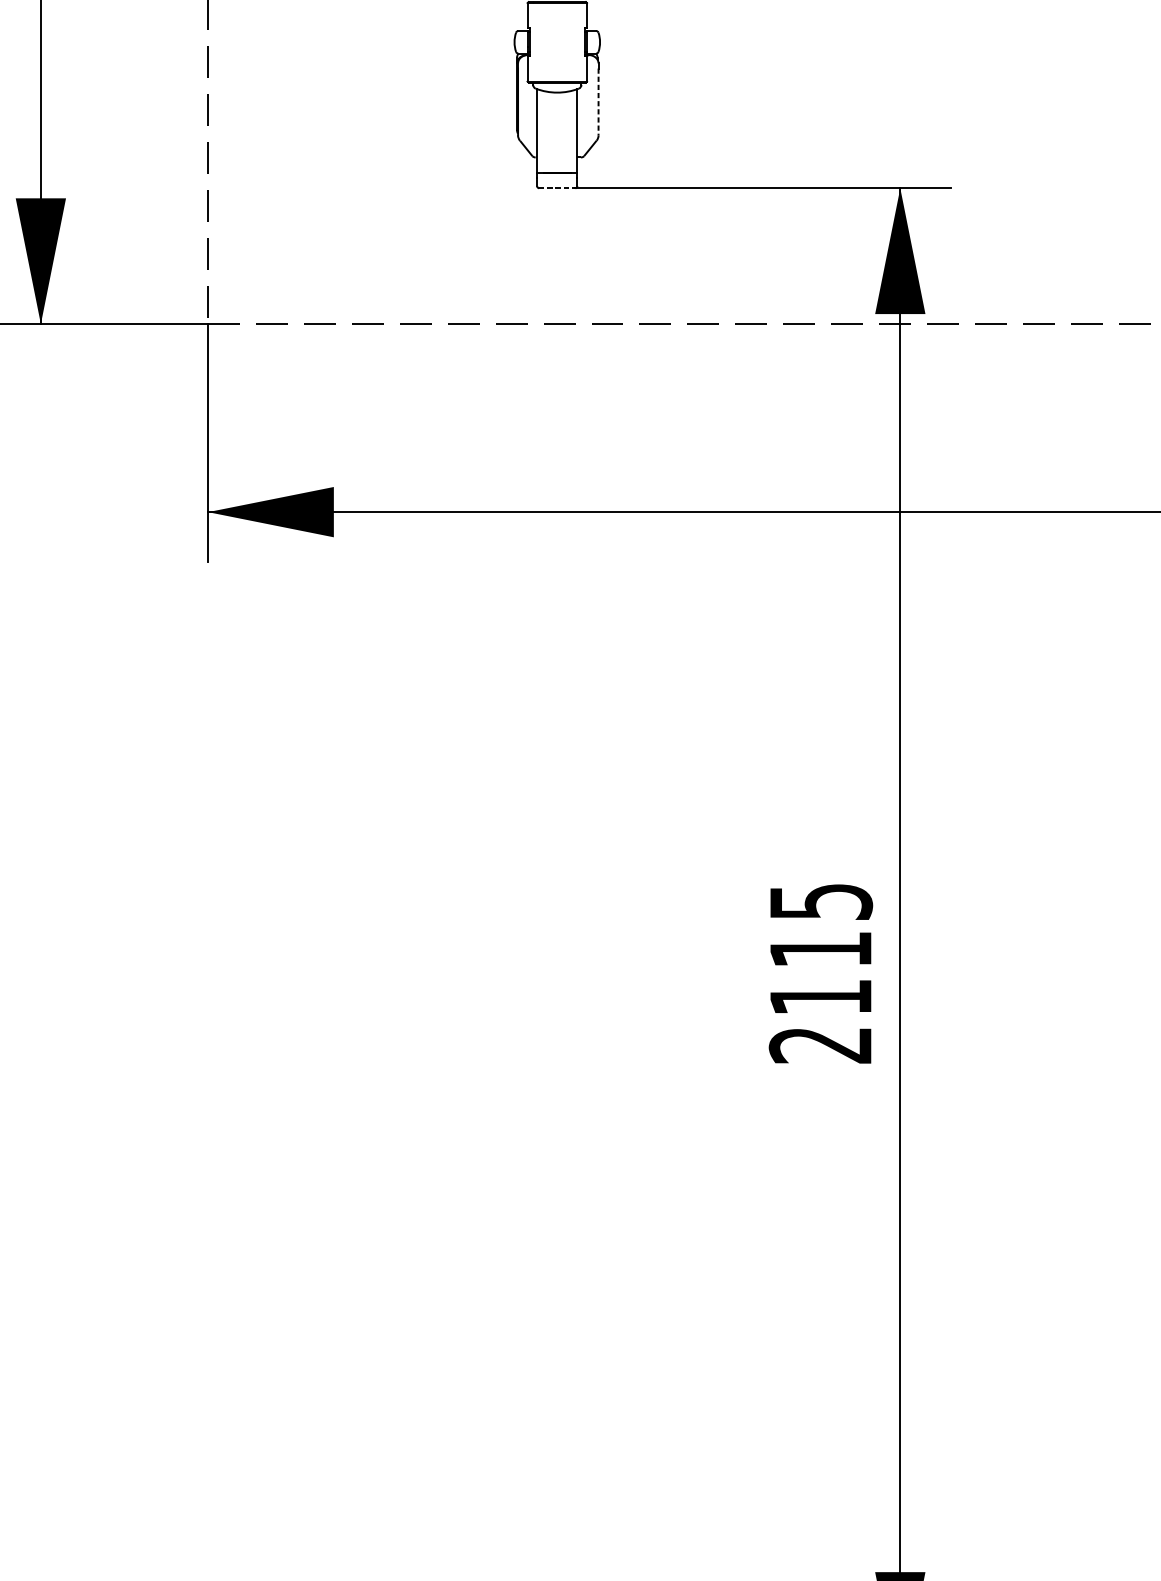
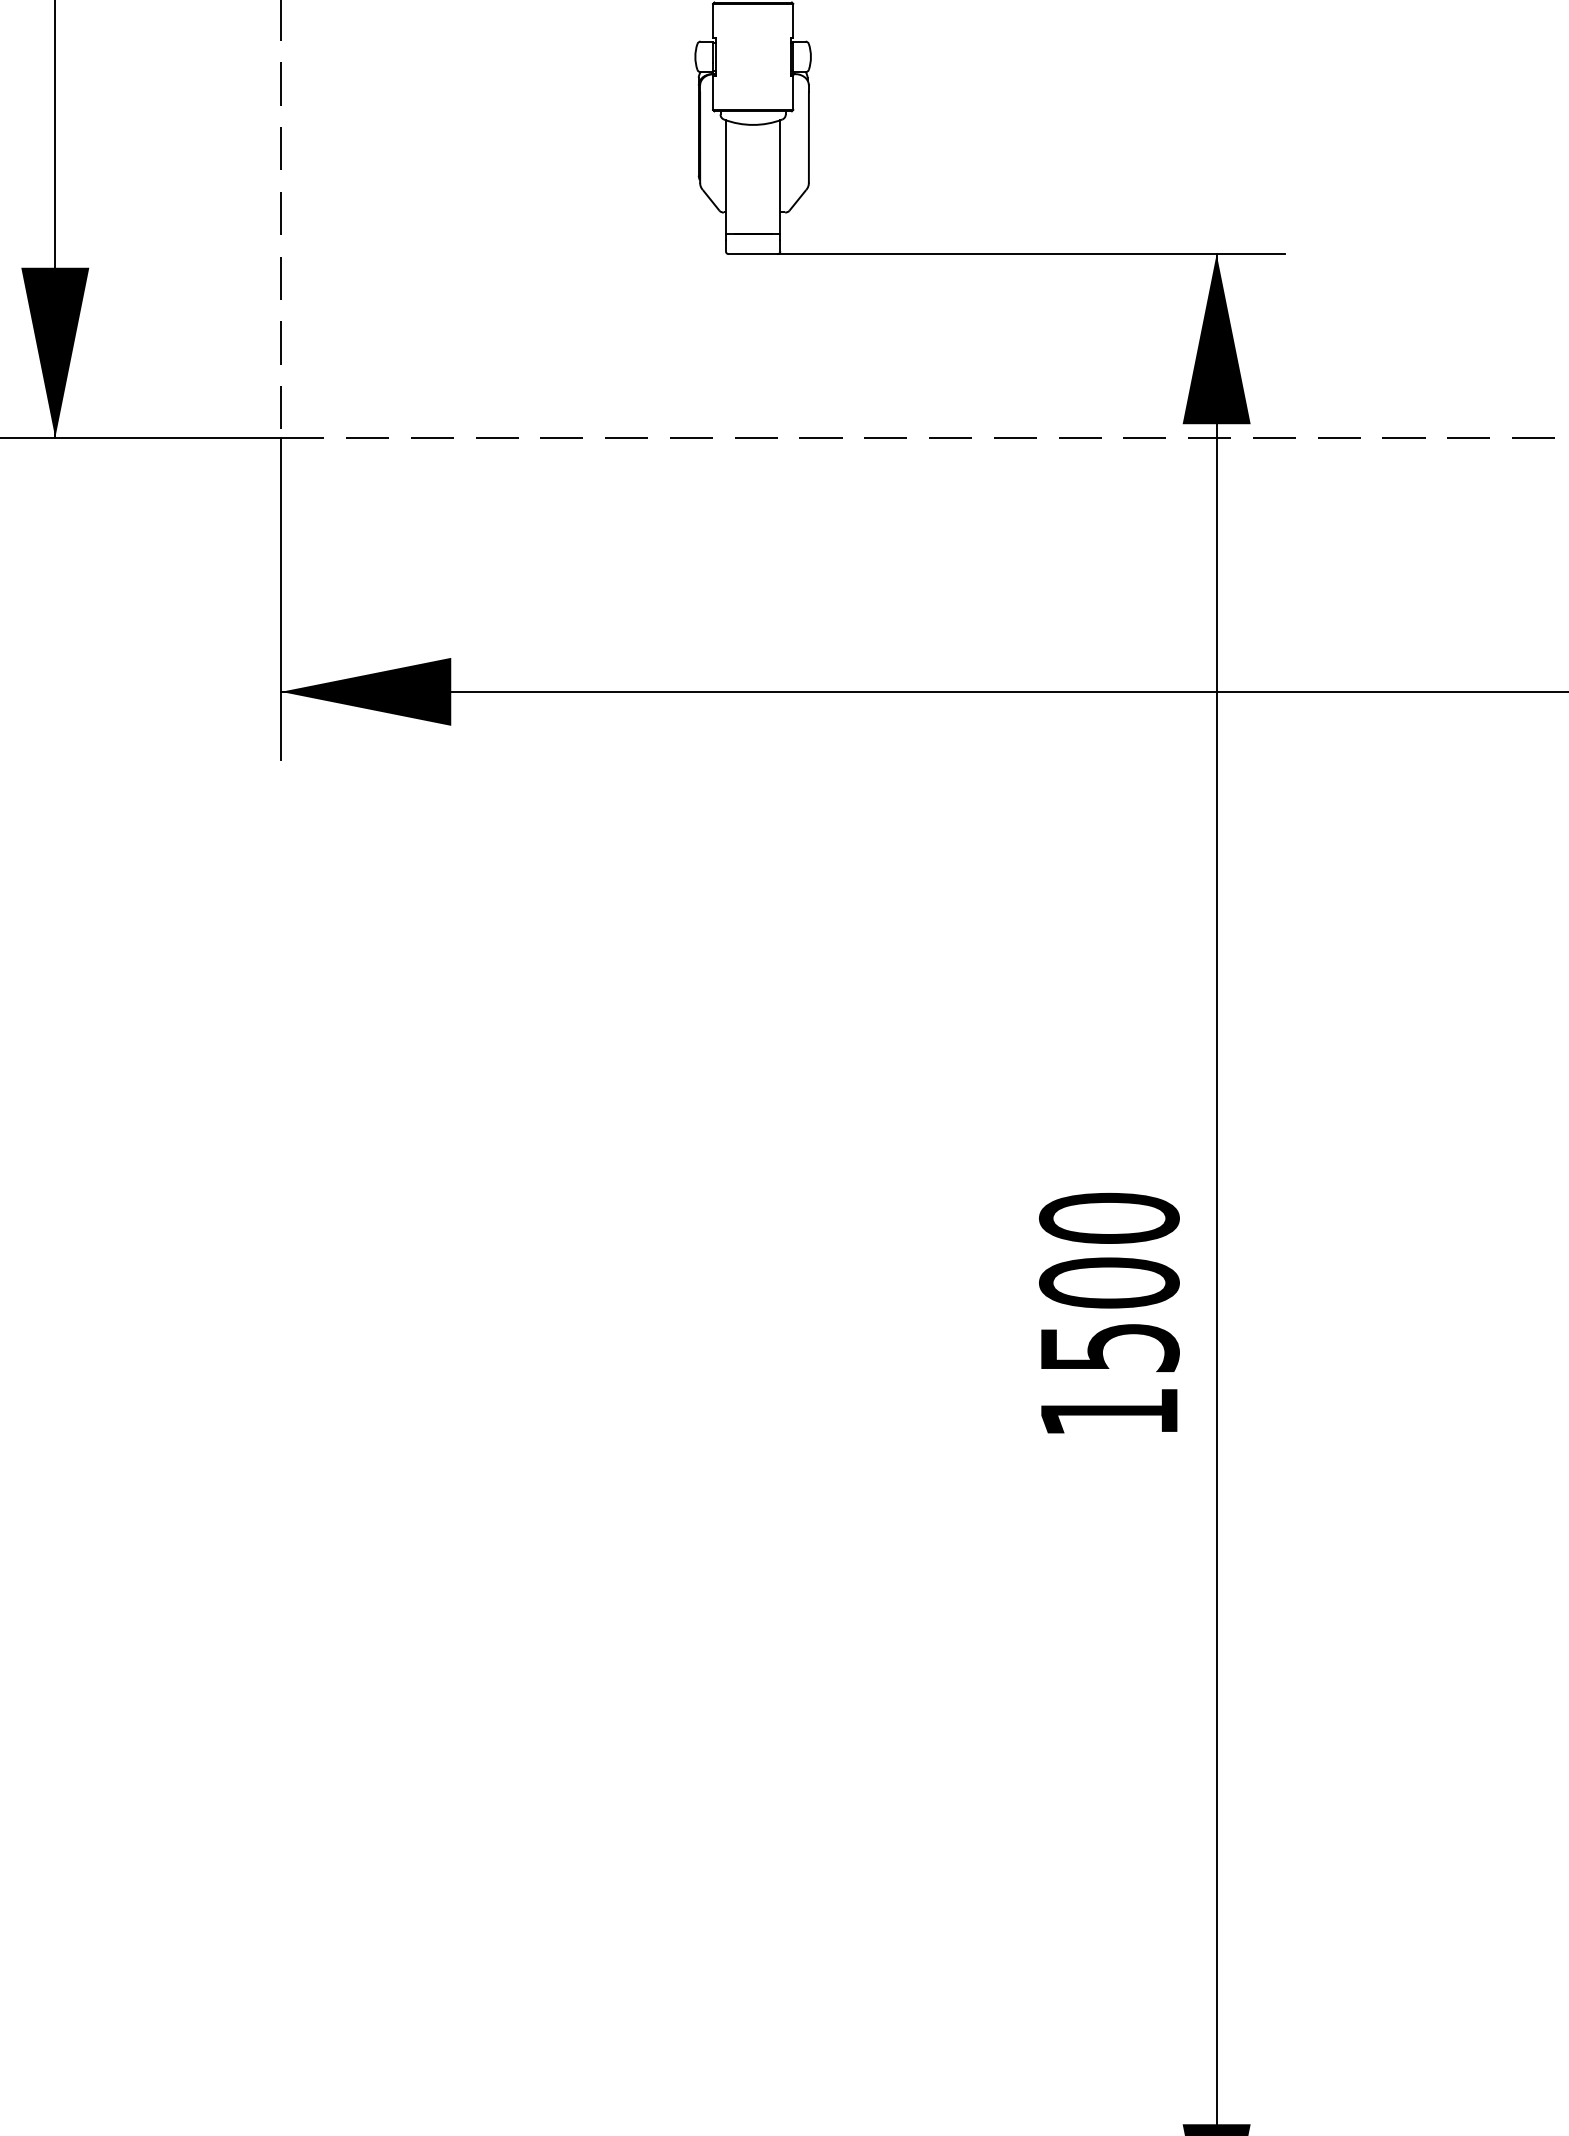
line: (598, 102) -> (808, 138), dashed -> solid
line: (557, 188) -> (753, 254), dashed -> solid
text: (821, 972) -> (1109, 1314), 2115 -> 1500

